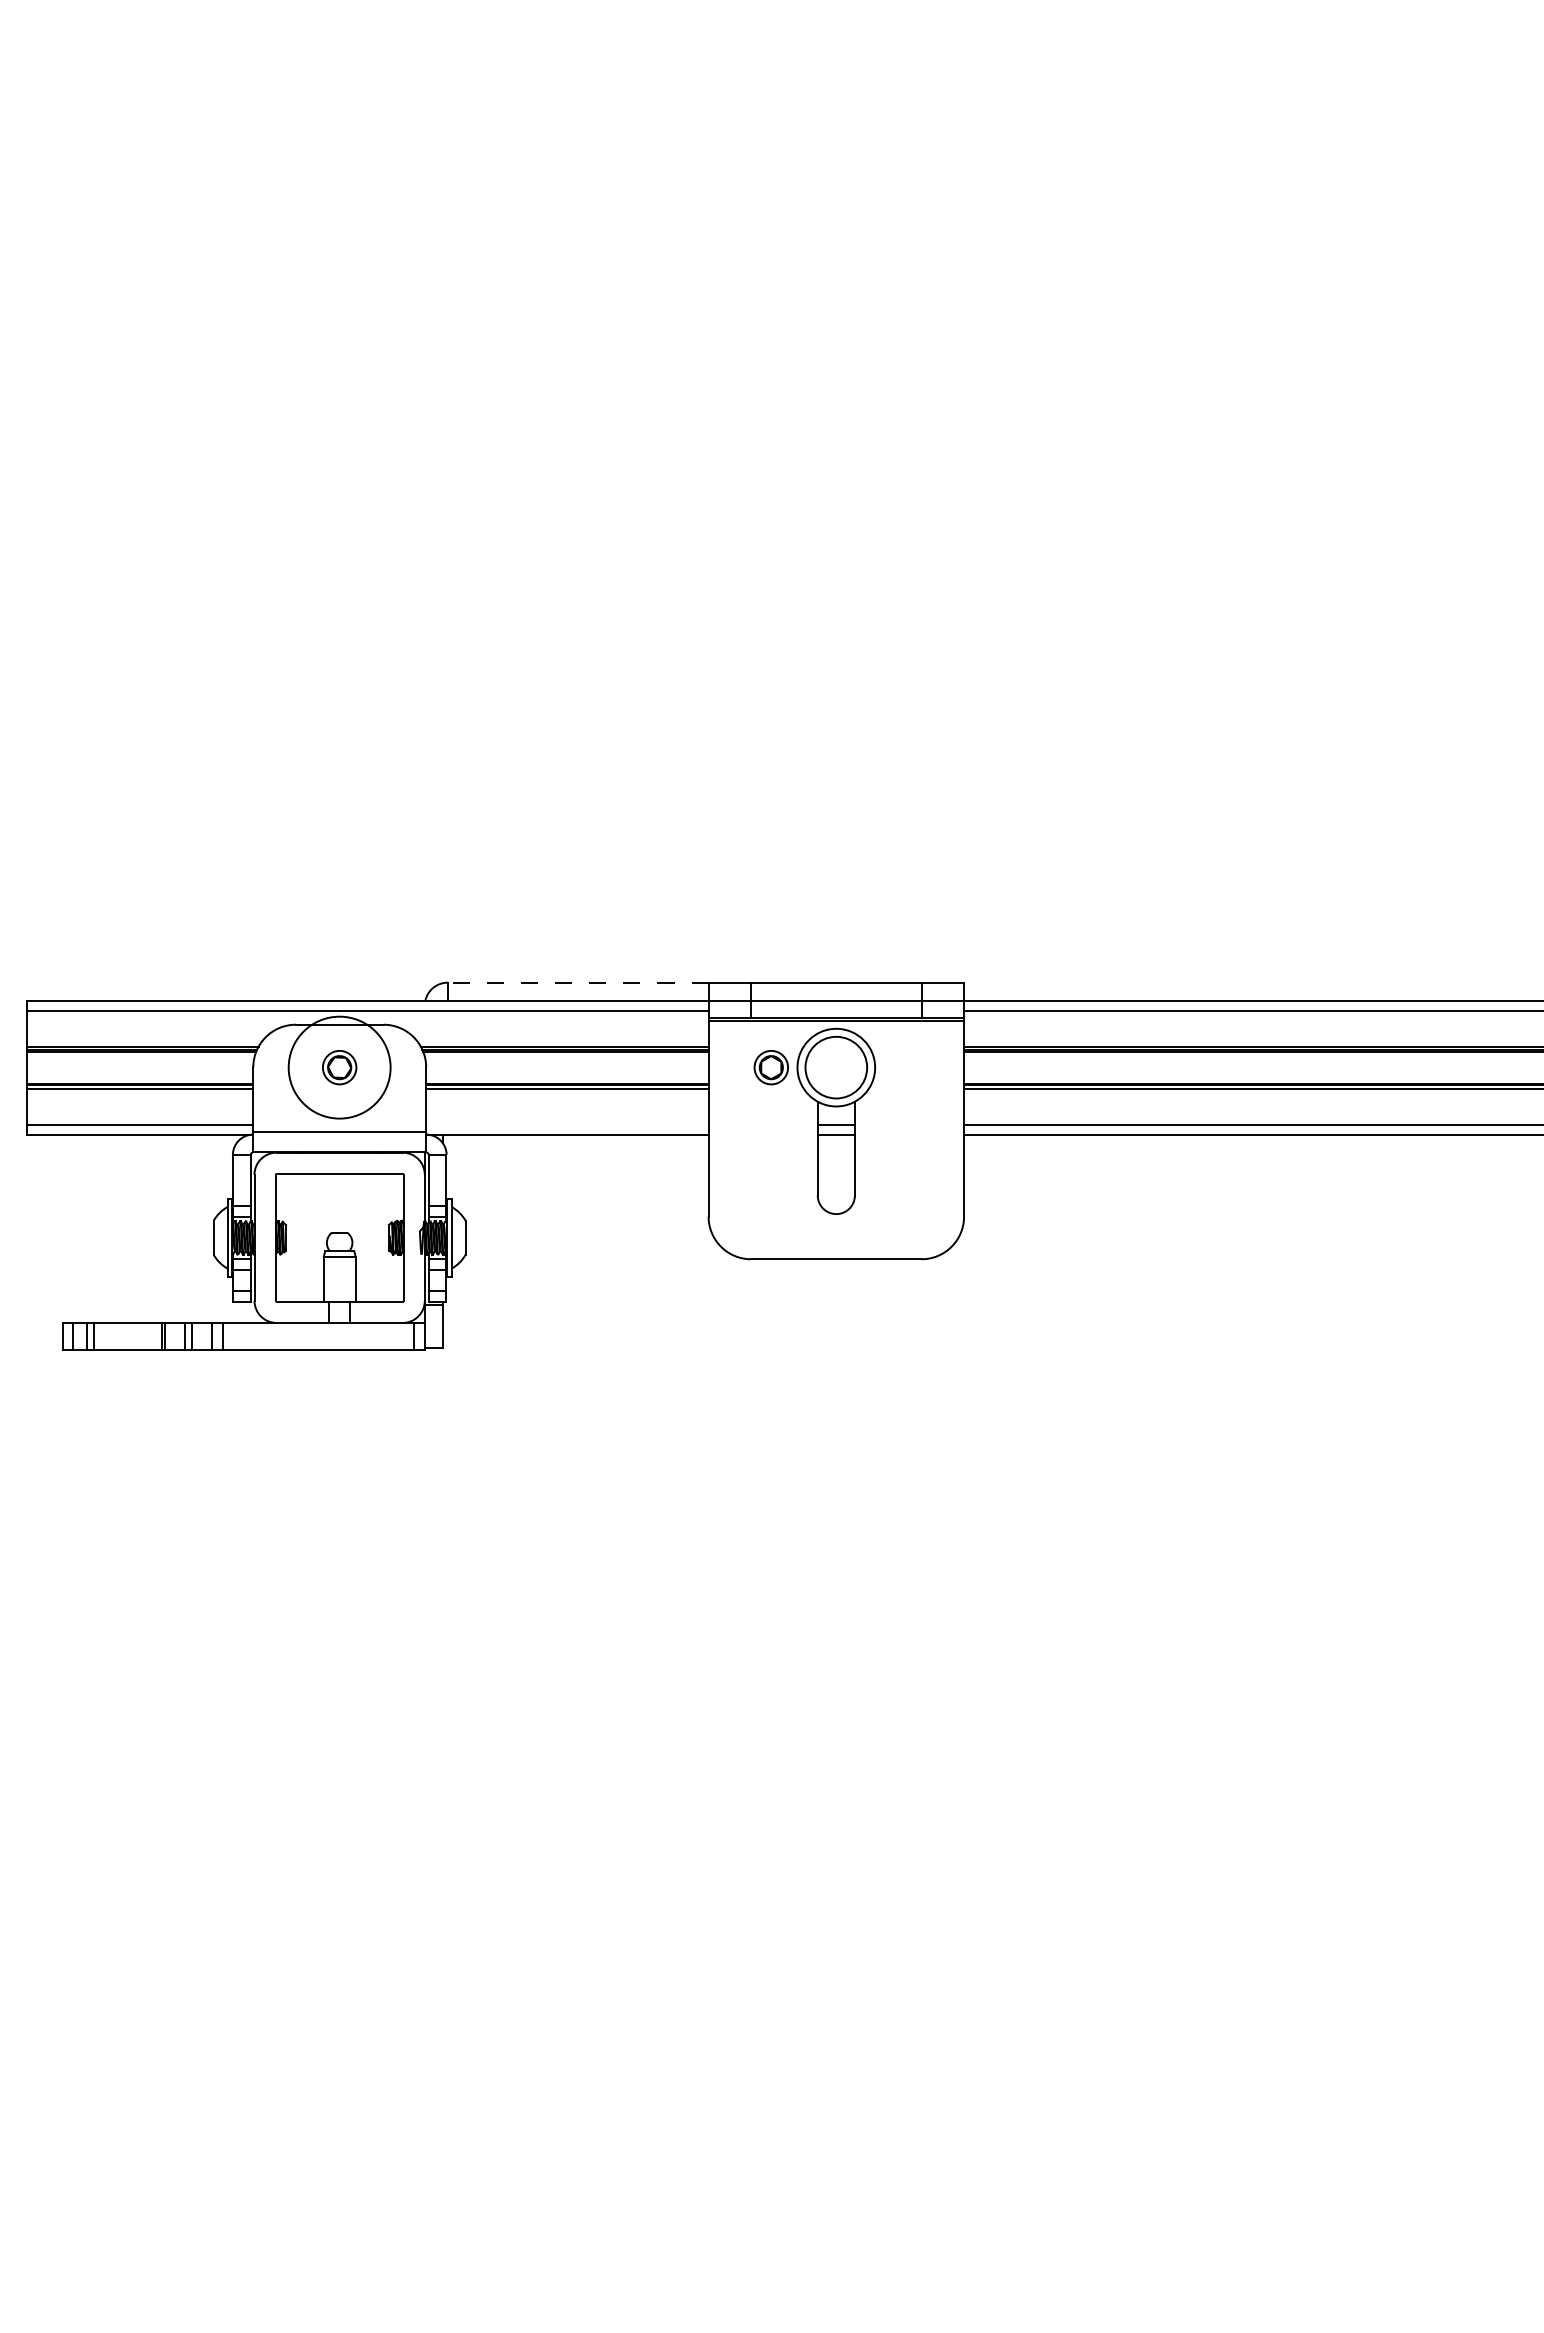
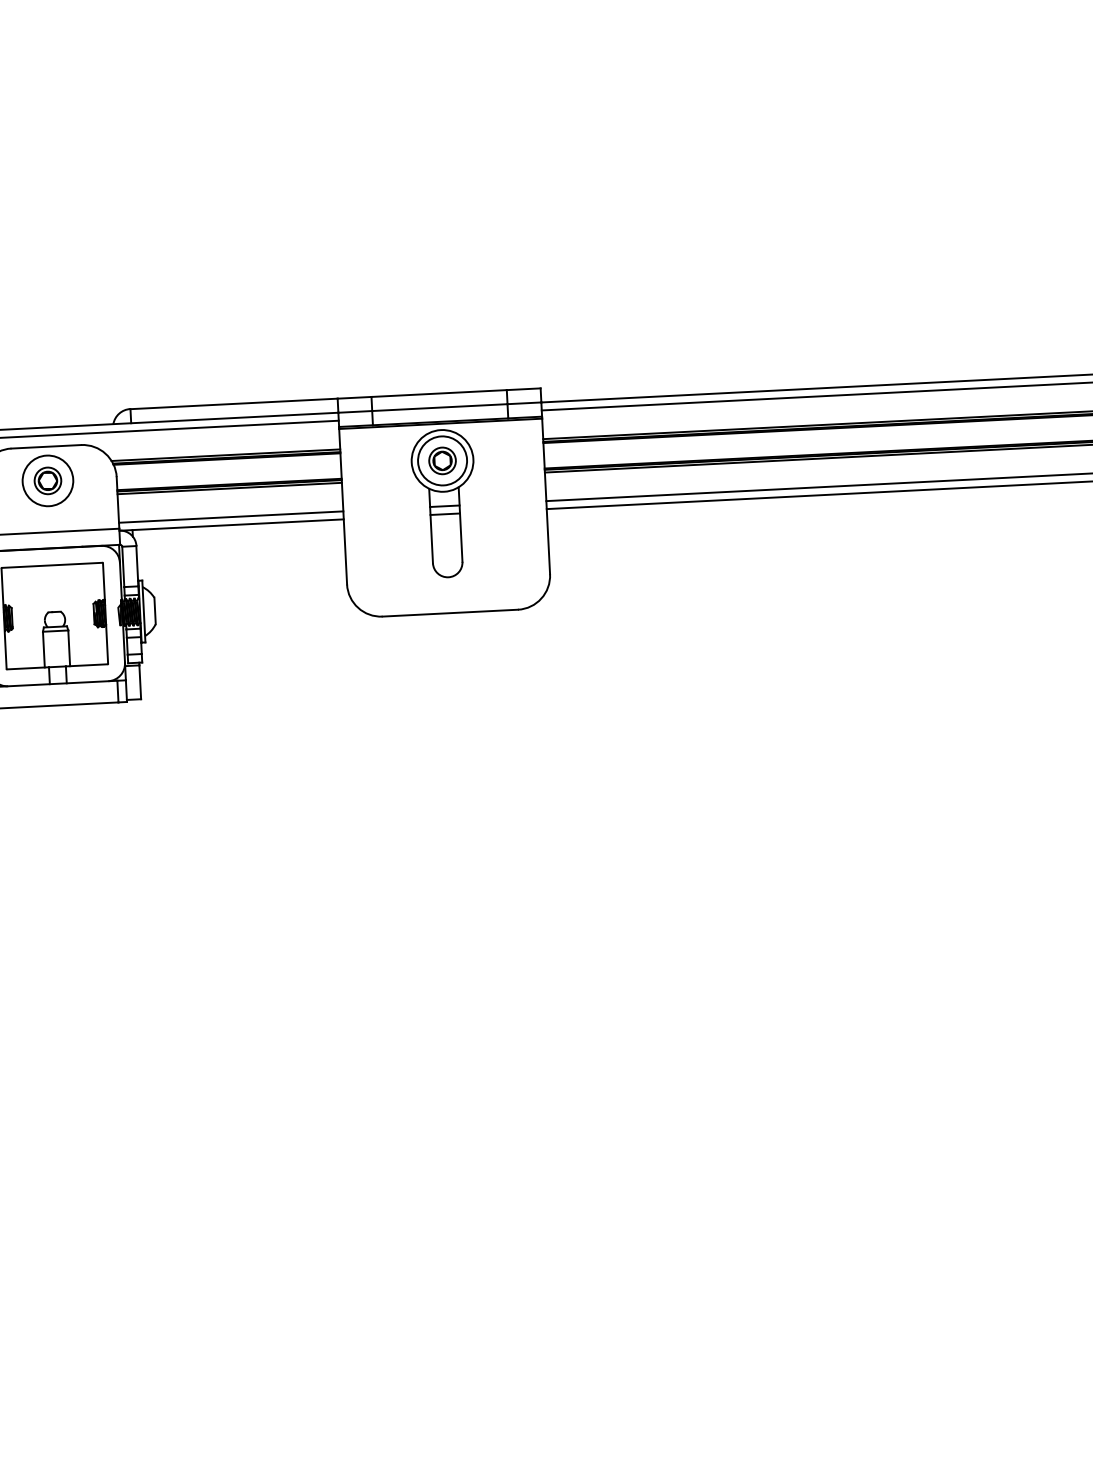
line: (577, 982) -> (233, 403), dashed -> solid
circle: (339, 1067) -> (47, 480), size x0.62
part: (770, 1067) -> (441, 460), moved
line: (567, 1124) -> (231, 516), added

